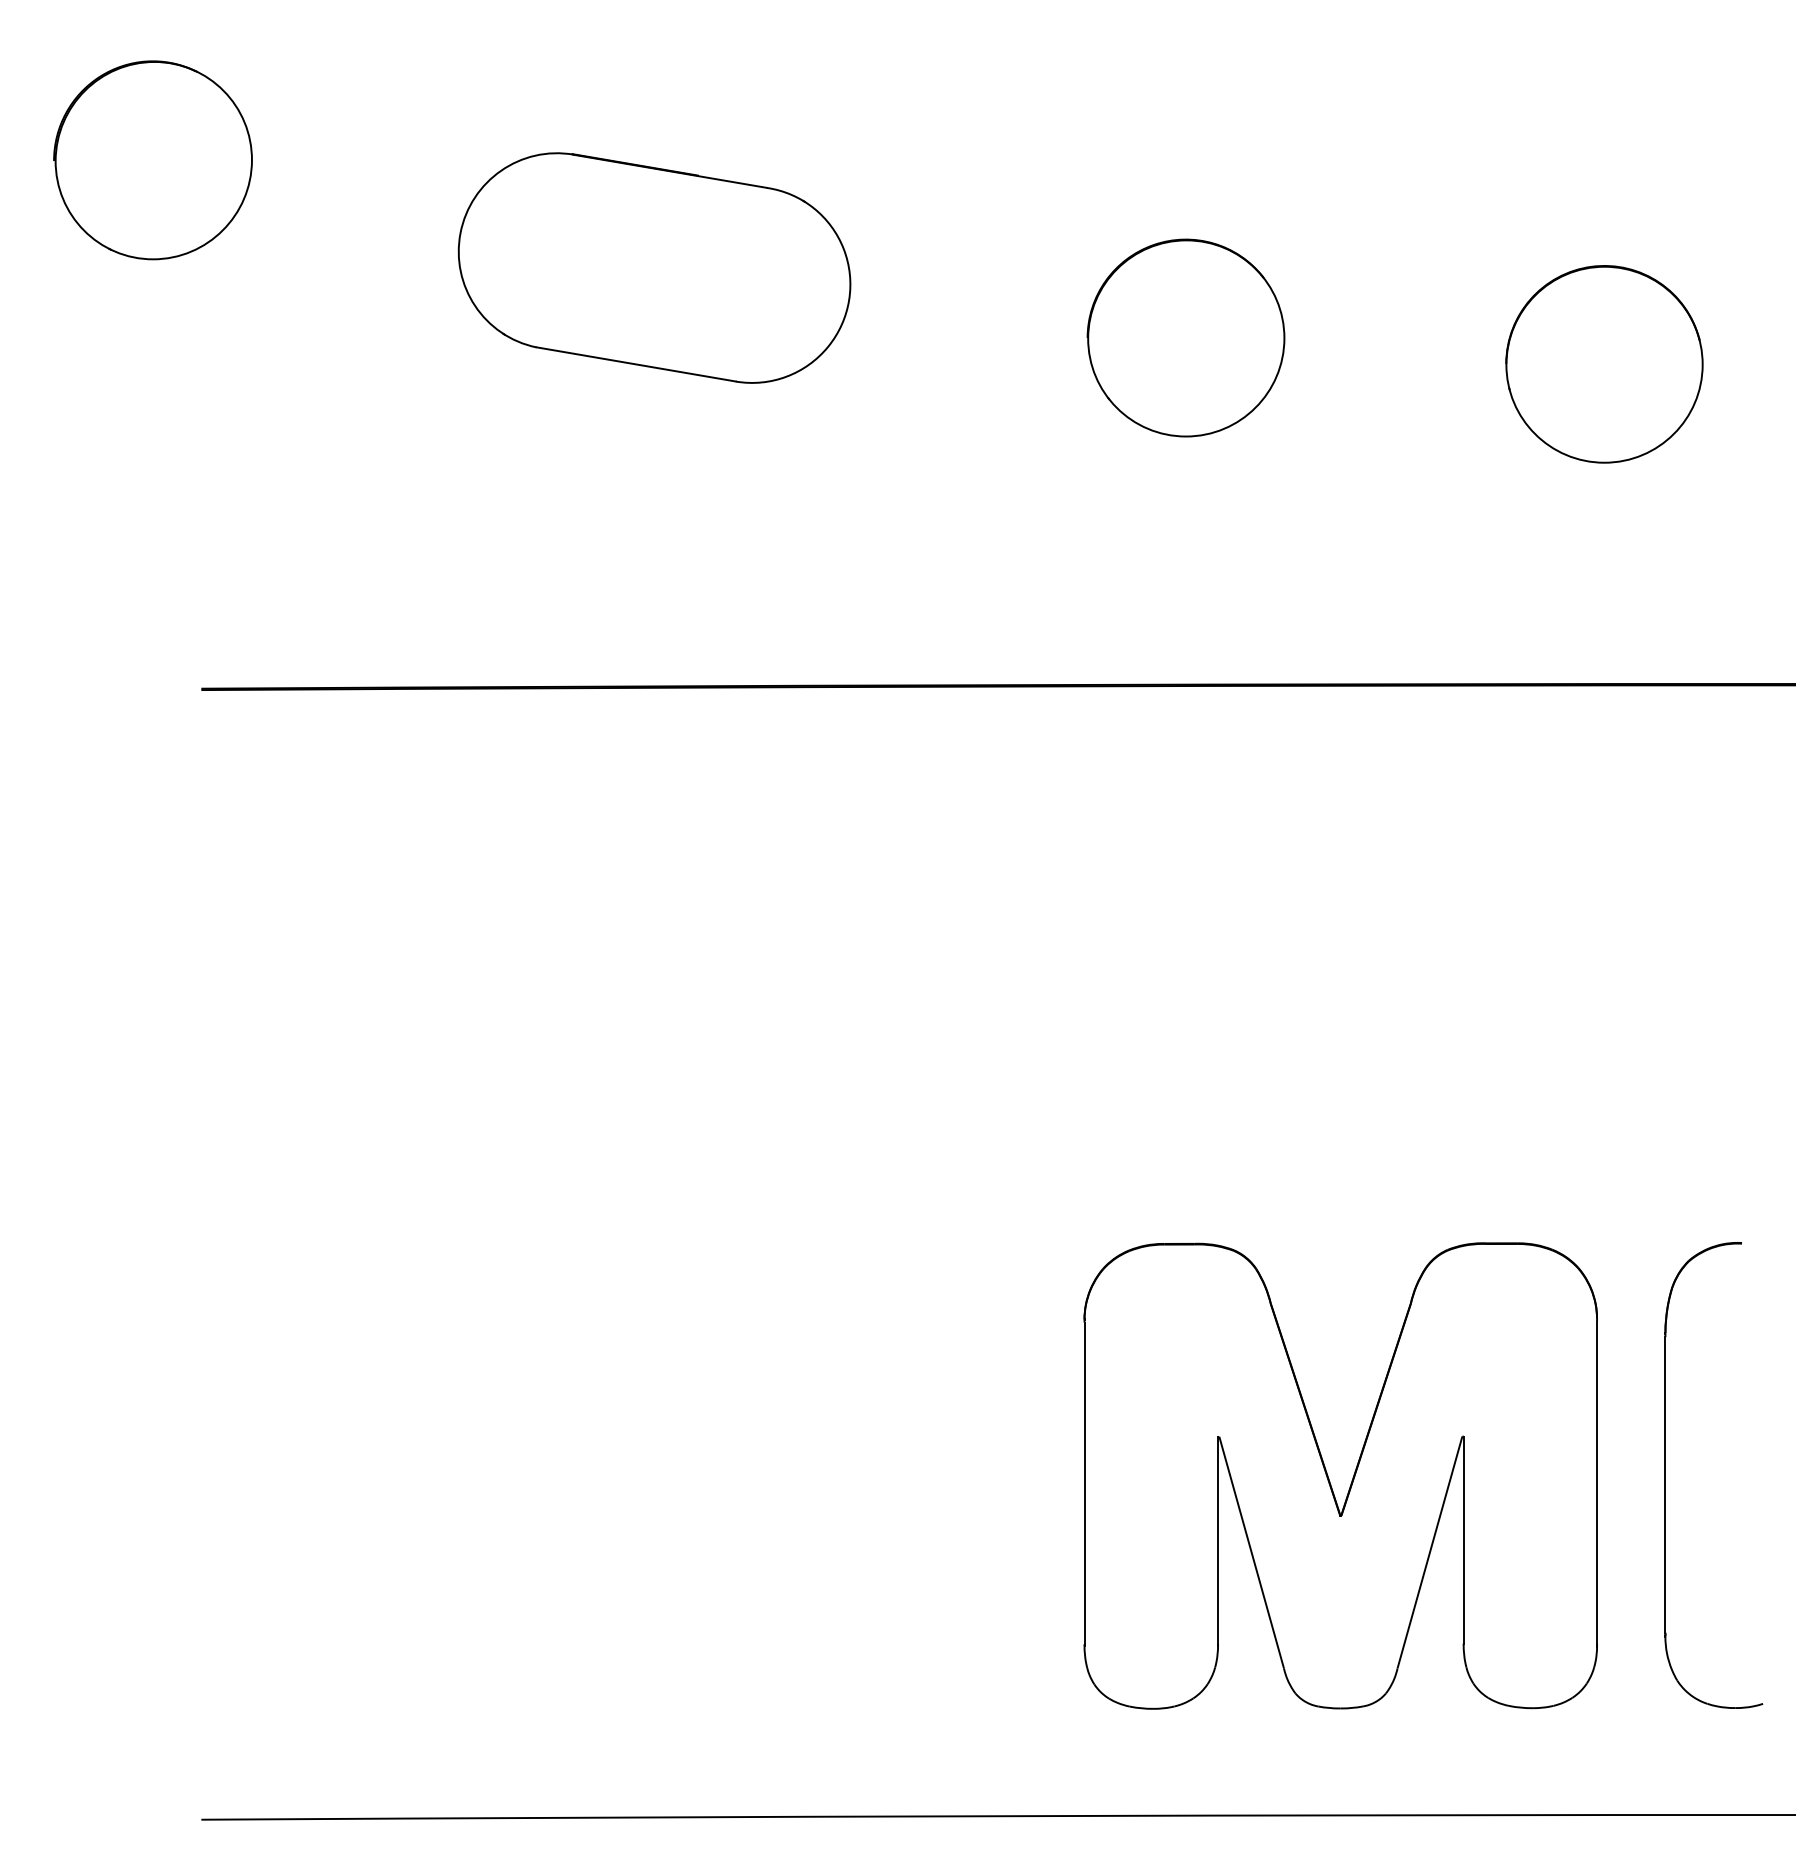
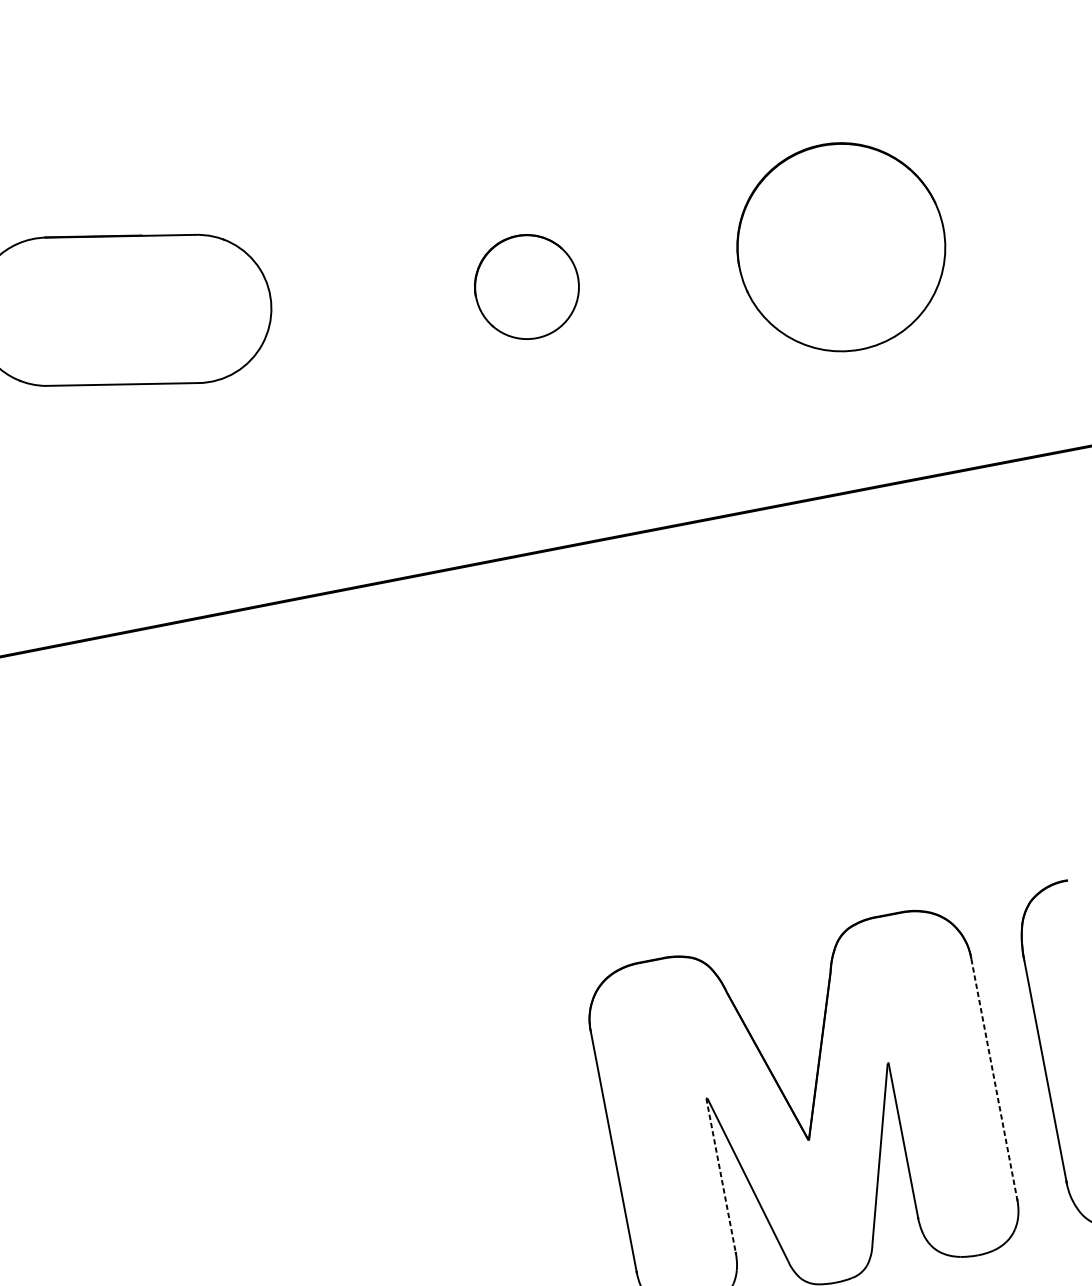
part: (1185, 337) -> (526, 286), size x0.7
part: (1604, 364) -> (841, 247), size x1.4
line: (1597, 1483) -> (994, 1079), solid -> dashed
line: (1218, 1540) -> (721, 1175), solid -> dashed

